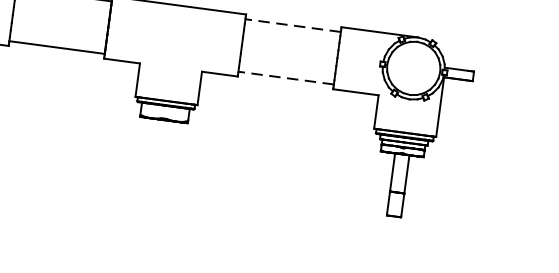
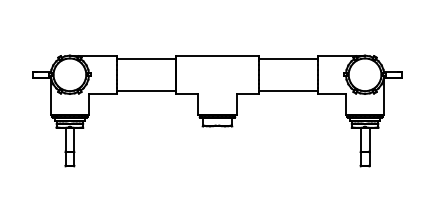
line: (293, 25) -> (288, 58), dashed -> solid
line: (286, 78) -> (288, 91), dashed -> solid

